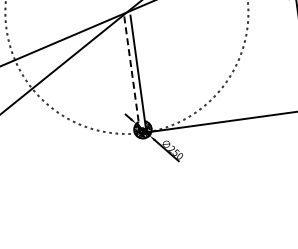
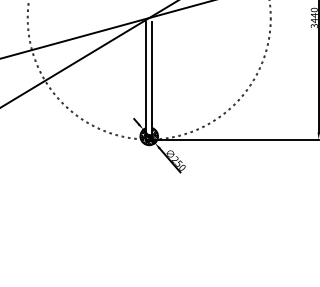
line: (132, 73) -> (146, 79), dashed -> solid

